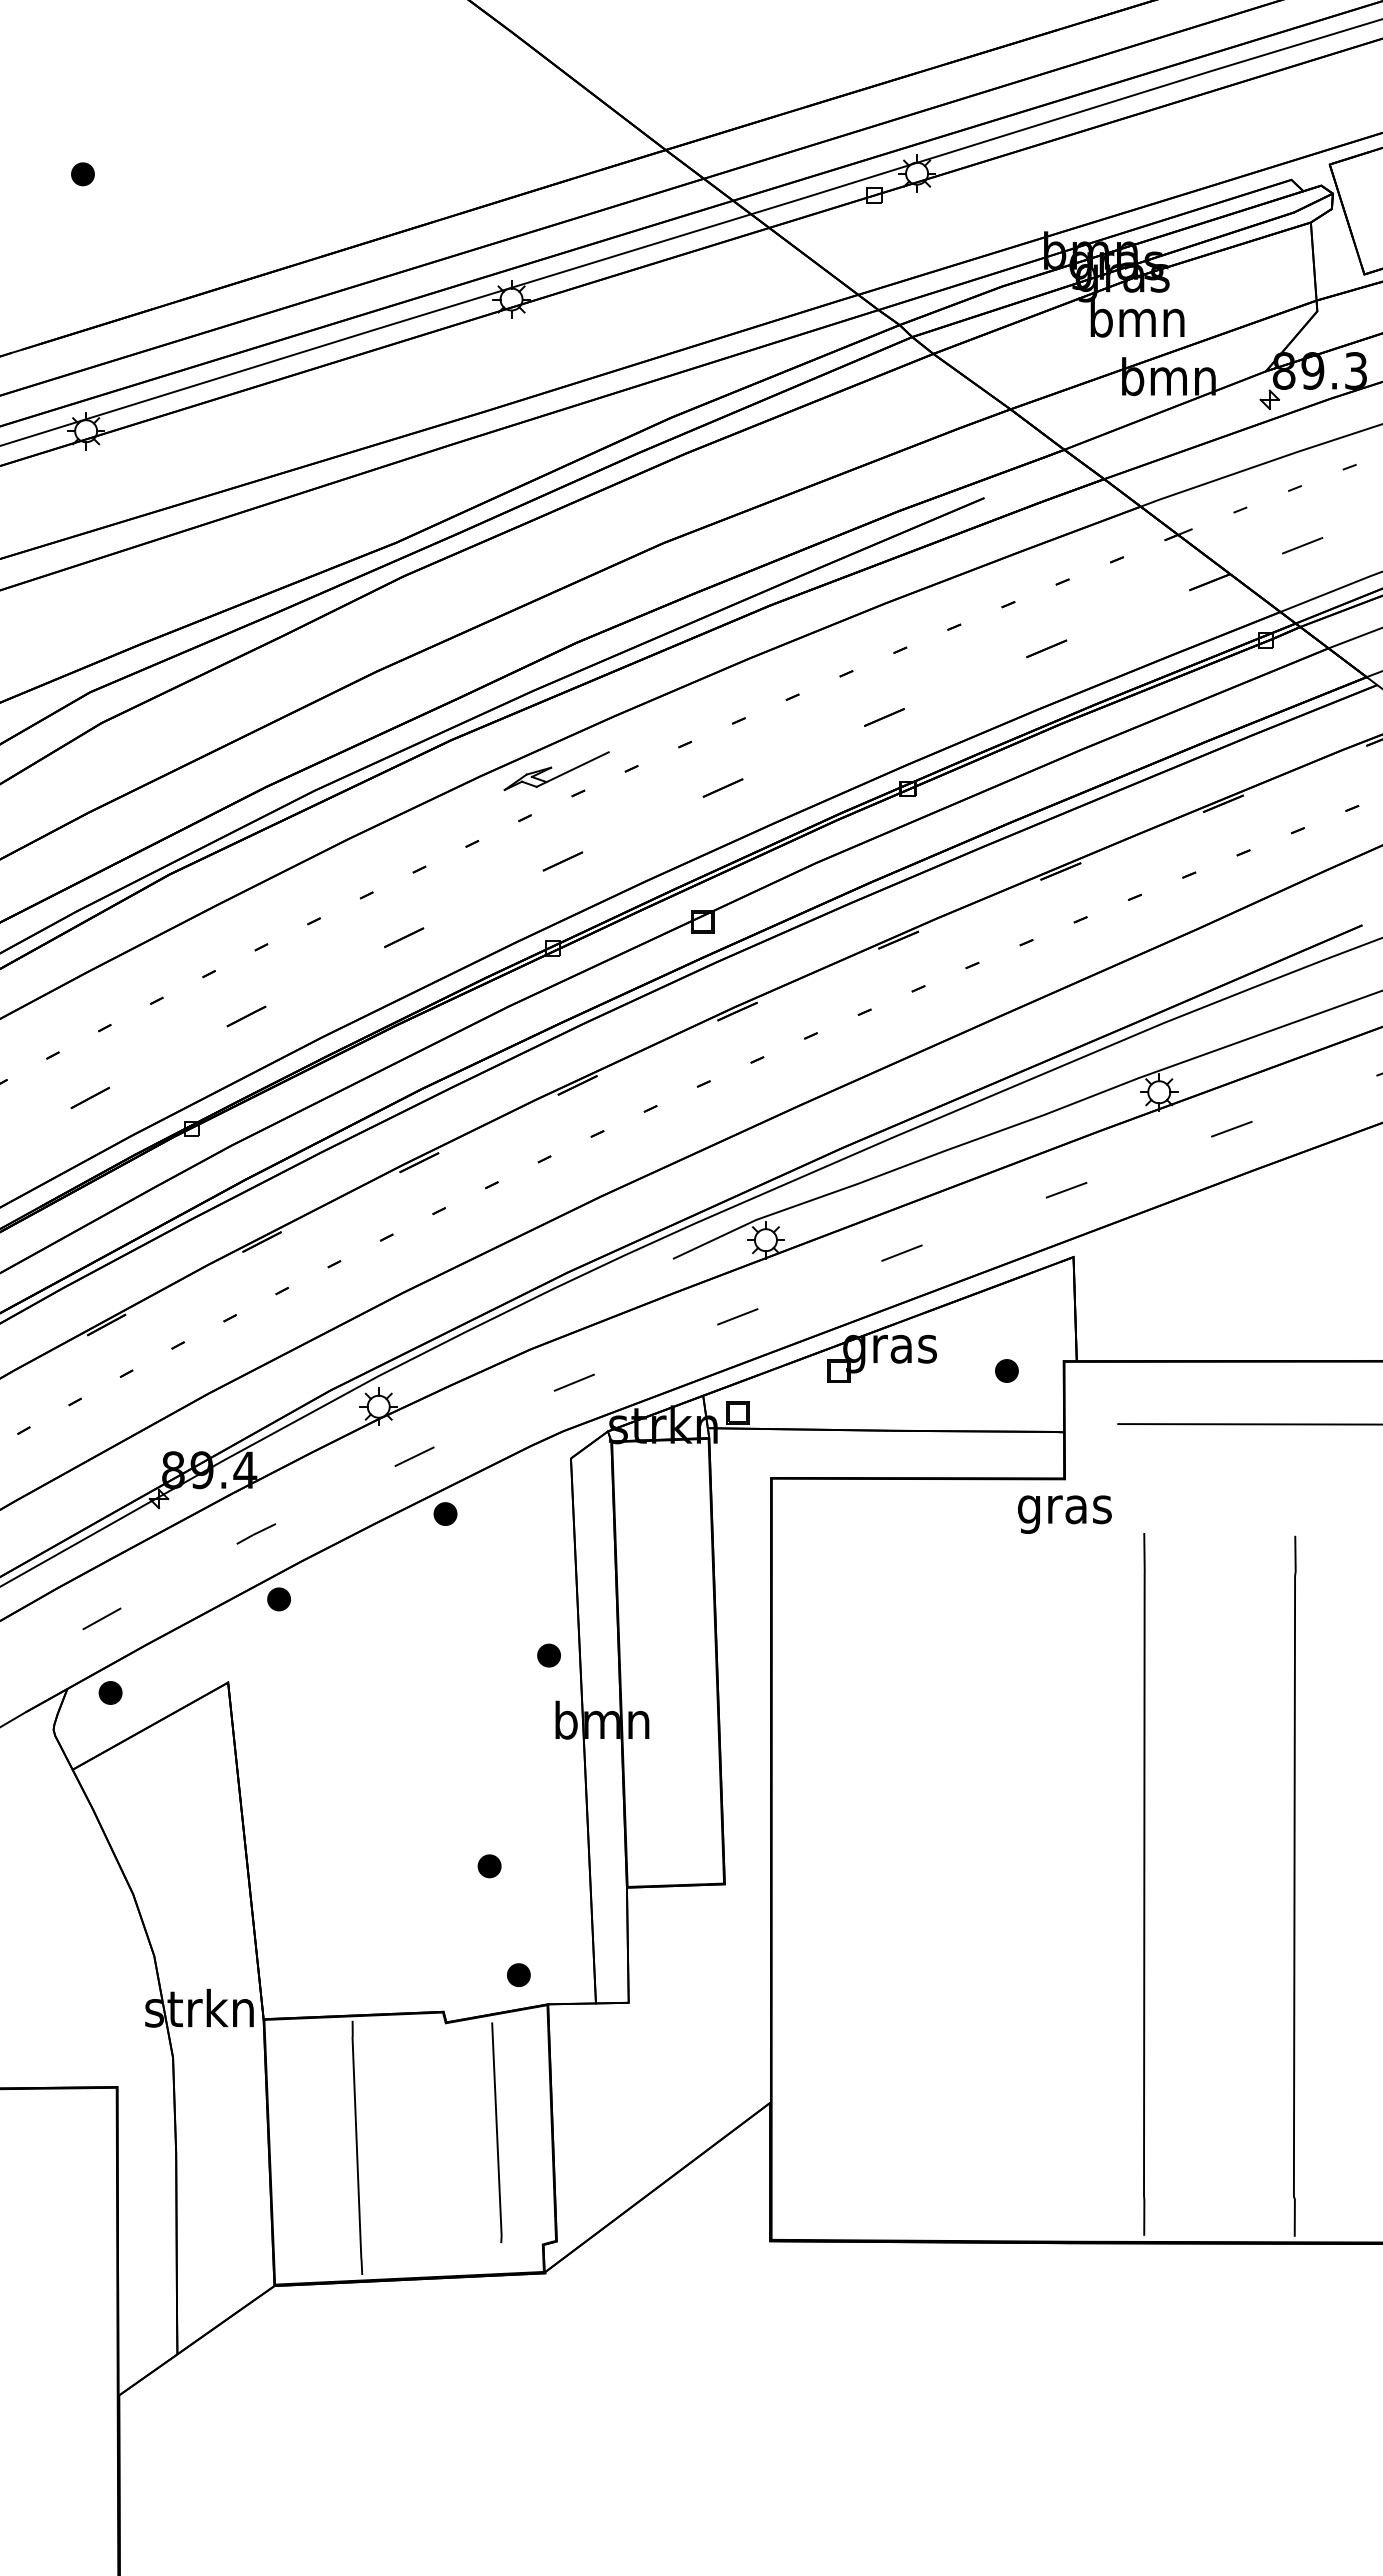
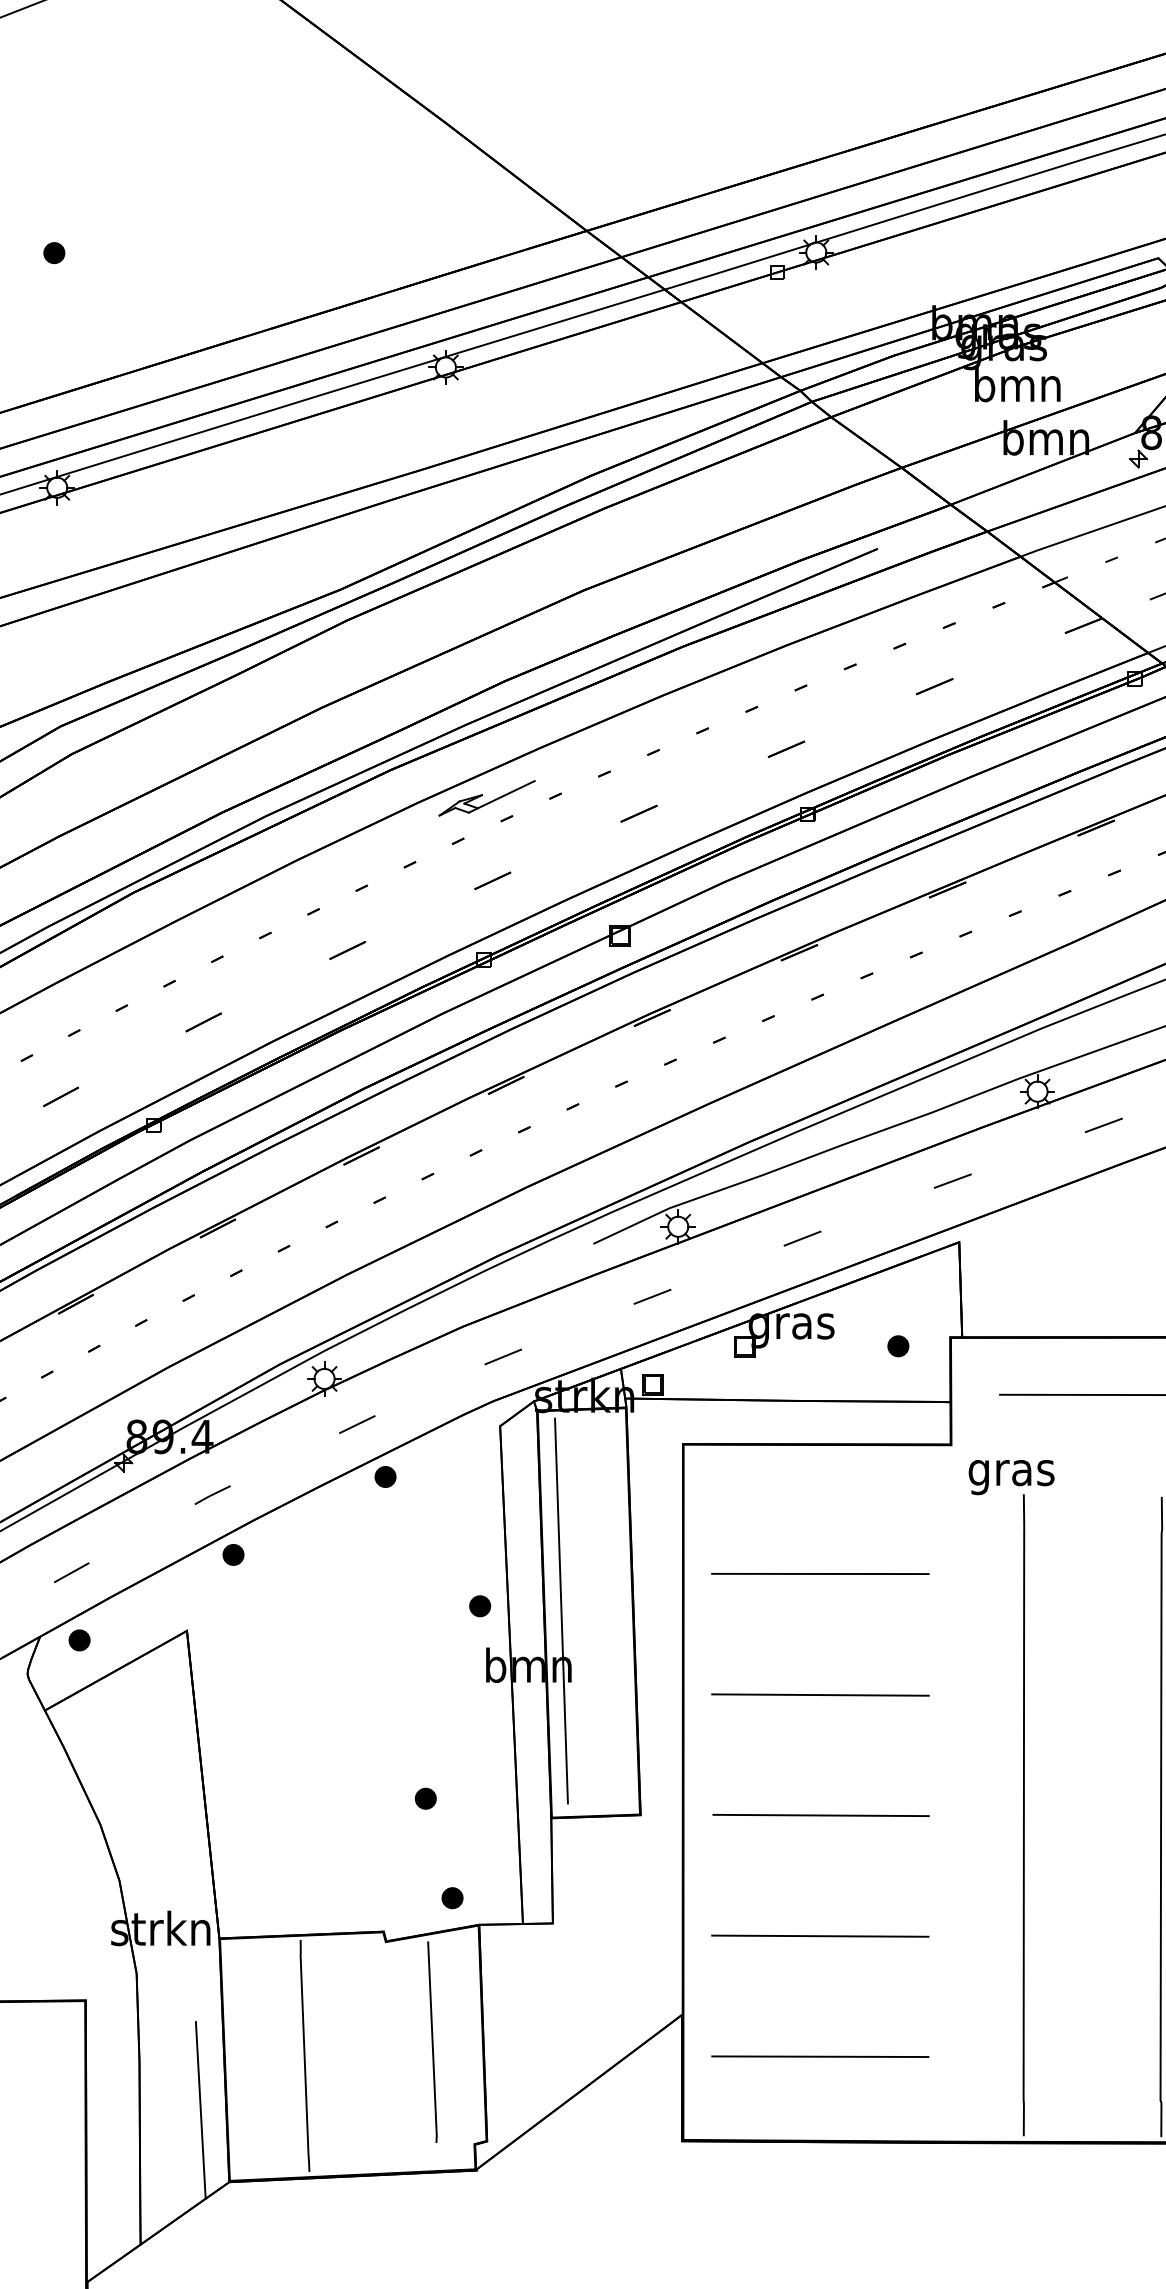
text: (1064, 1514) -> (1011, 1477), moved
line: (921, 1620) -> (820, 1574), added
line: (638, 1660) -> (561, 1610), added
line: (921, 1752) -> (820, 1694), added
line: (922, 1884) -> (821, 1815), added
line: (921, 2016) -> (820, 1935), added
line: (921, 2148) -> (820, 2056), added
line: (242, 2207) -> (200, 2110), added

